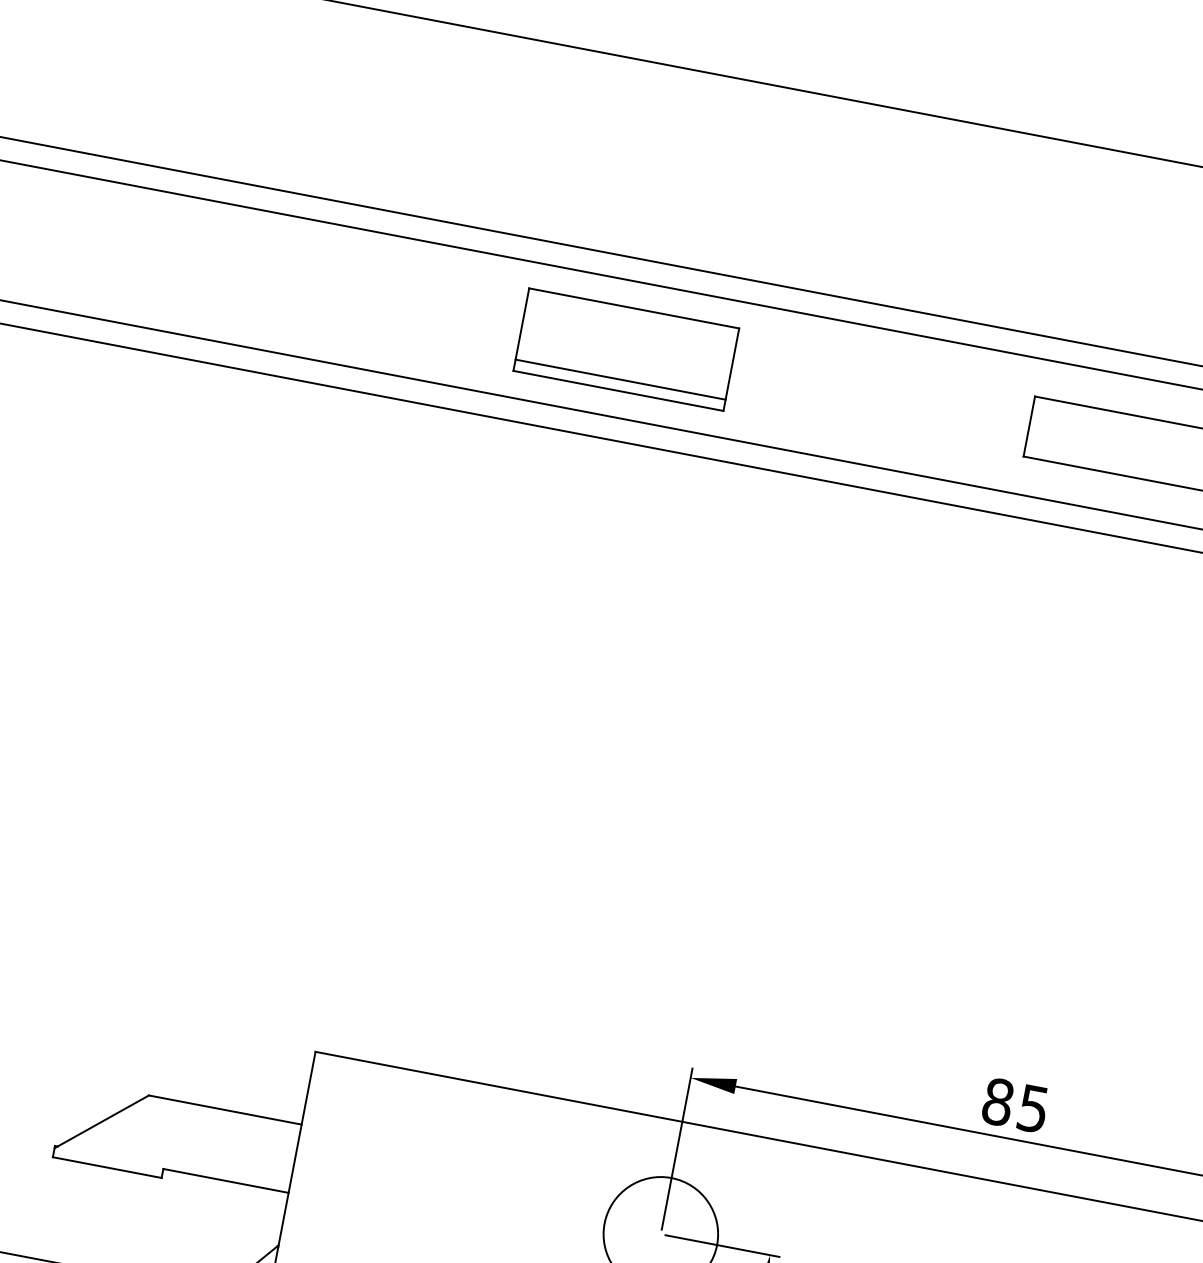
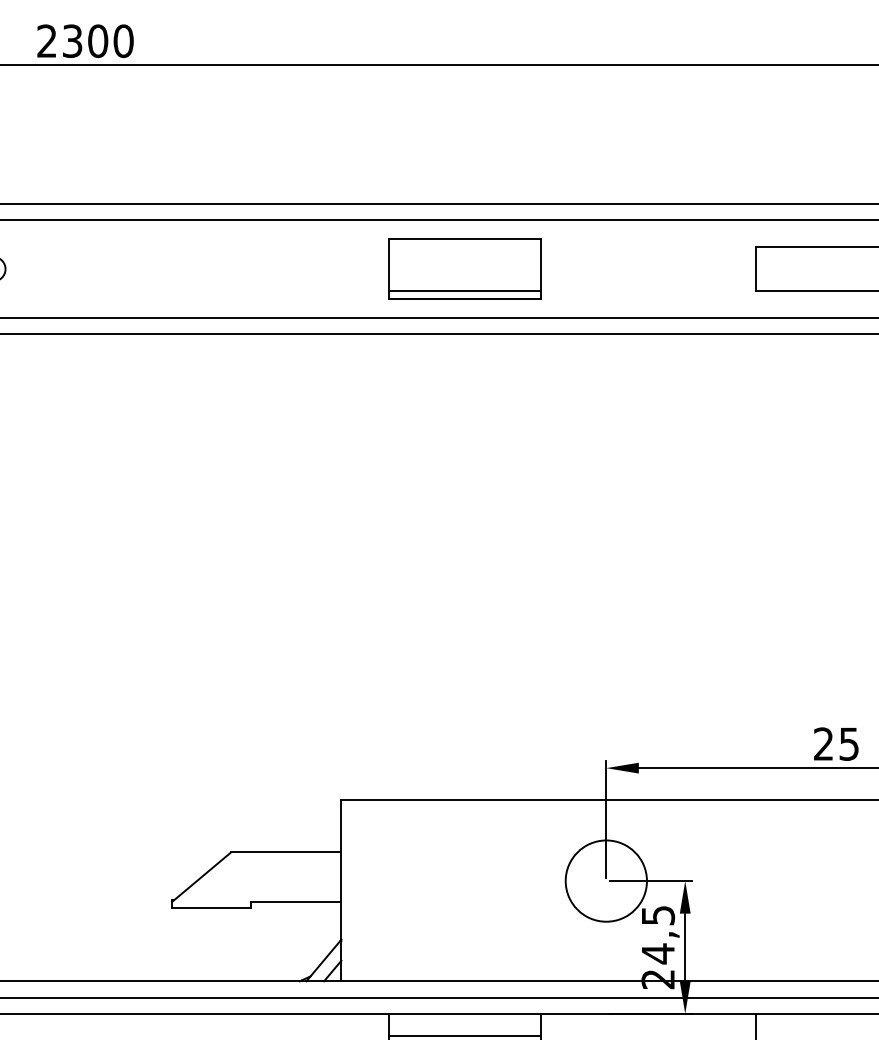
text: (997, 1101) -> (823, 743), 85 -> 25

